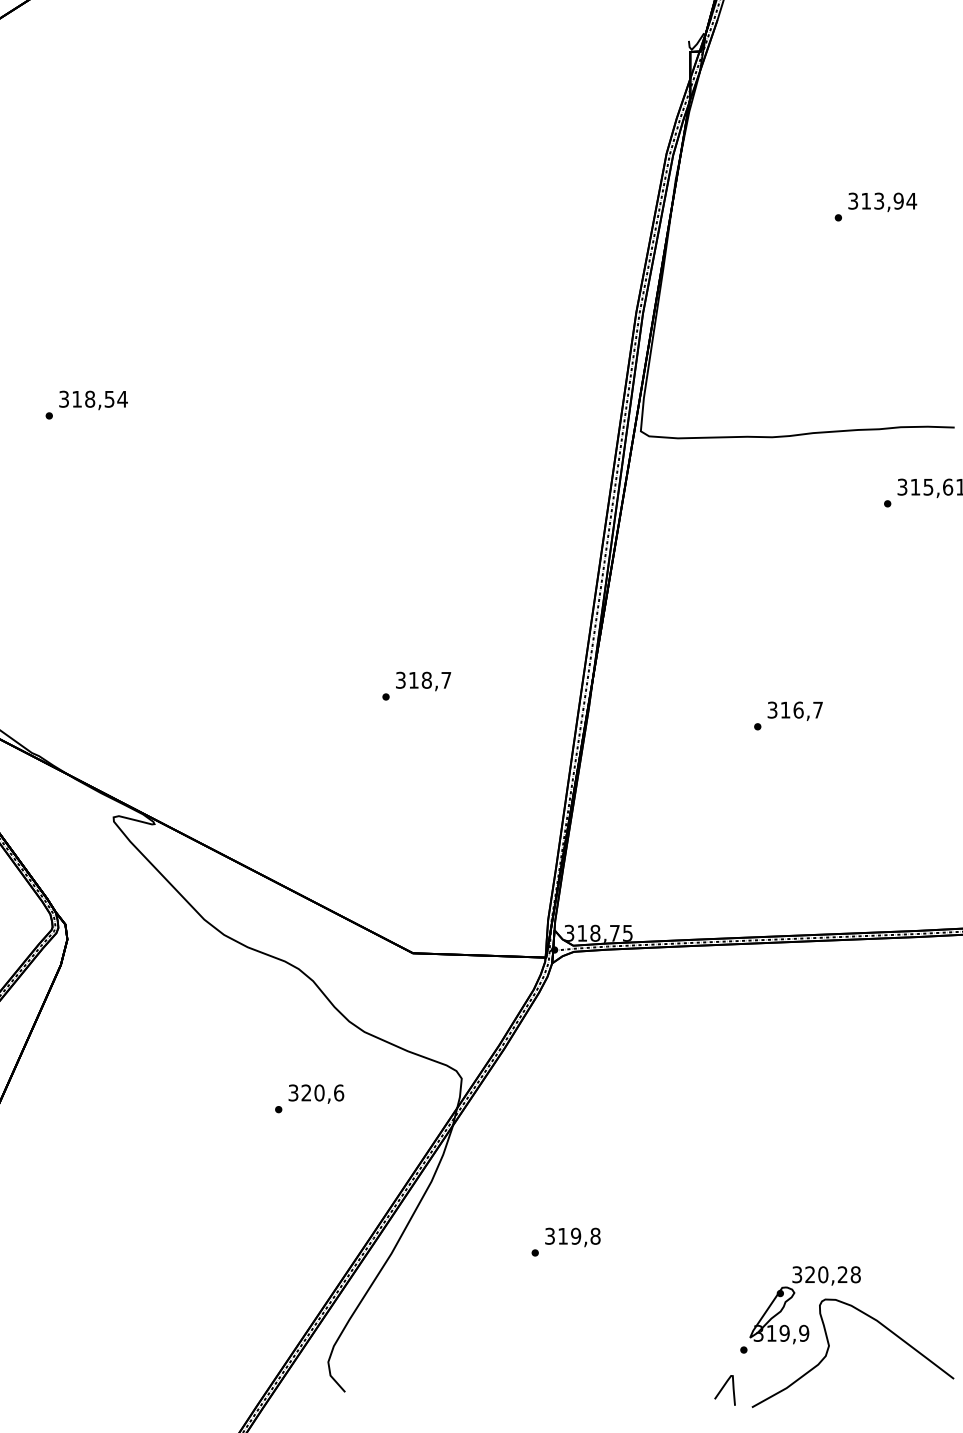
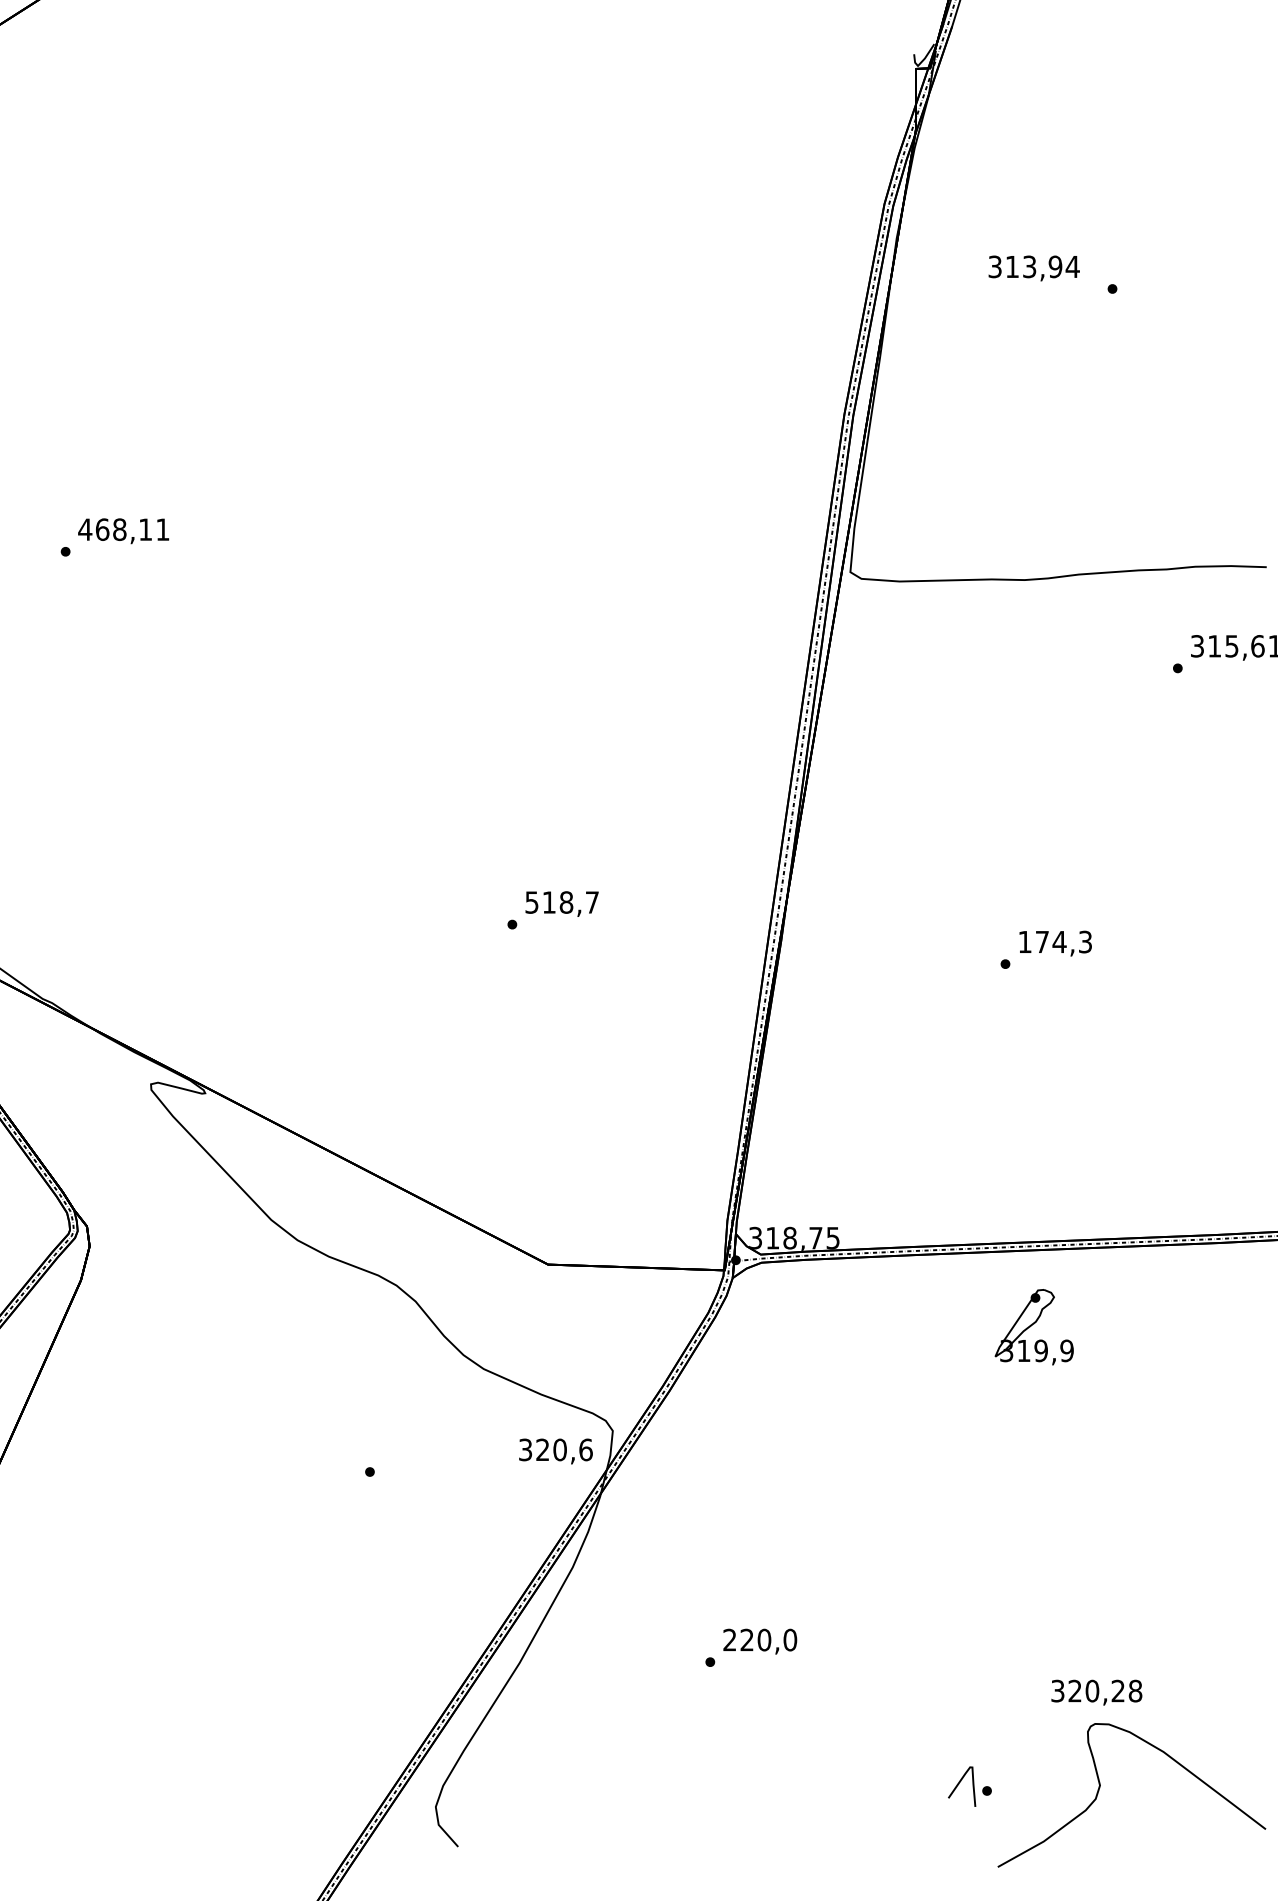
text: (882, 202) -> (1033, 268), moved
text: (93, 399) -> (124, 529), 318,54 -> 468,11
text: (401, 680) -> (532, 902), 318,7 -> 518,7
text: (794, 709) -> (1054, 941), 316,7 -> 174,3
text: (316, 1094) -> (555, 1451), moved
text: (573, 1235) -> (760, 1639), 319,8 -> 220,0
part: (778, 1315) -> (1033, 1327), moved
curve: (723, 1388) -> (959, 1784), moved

